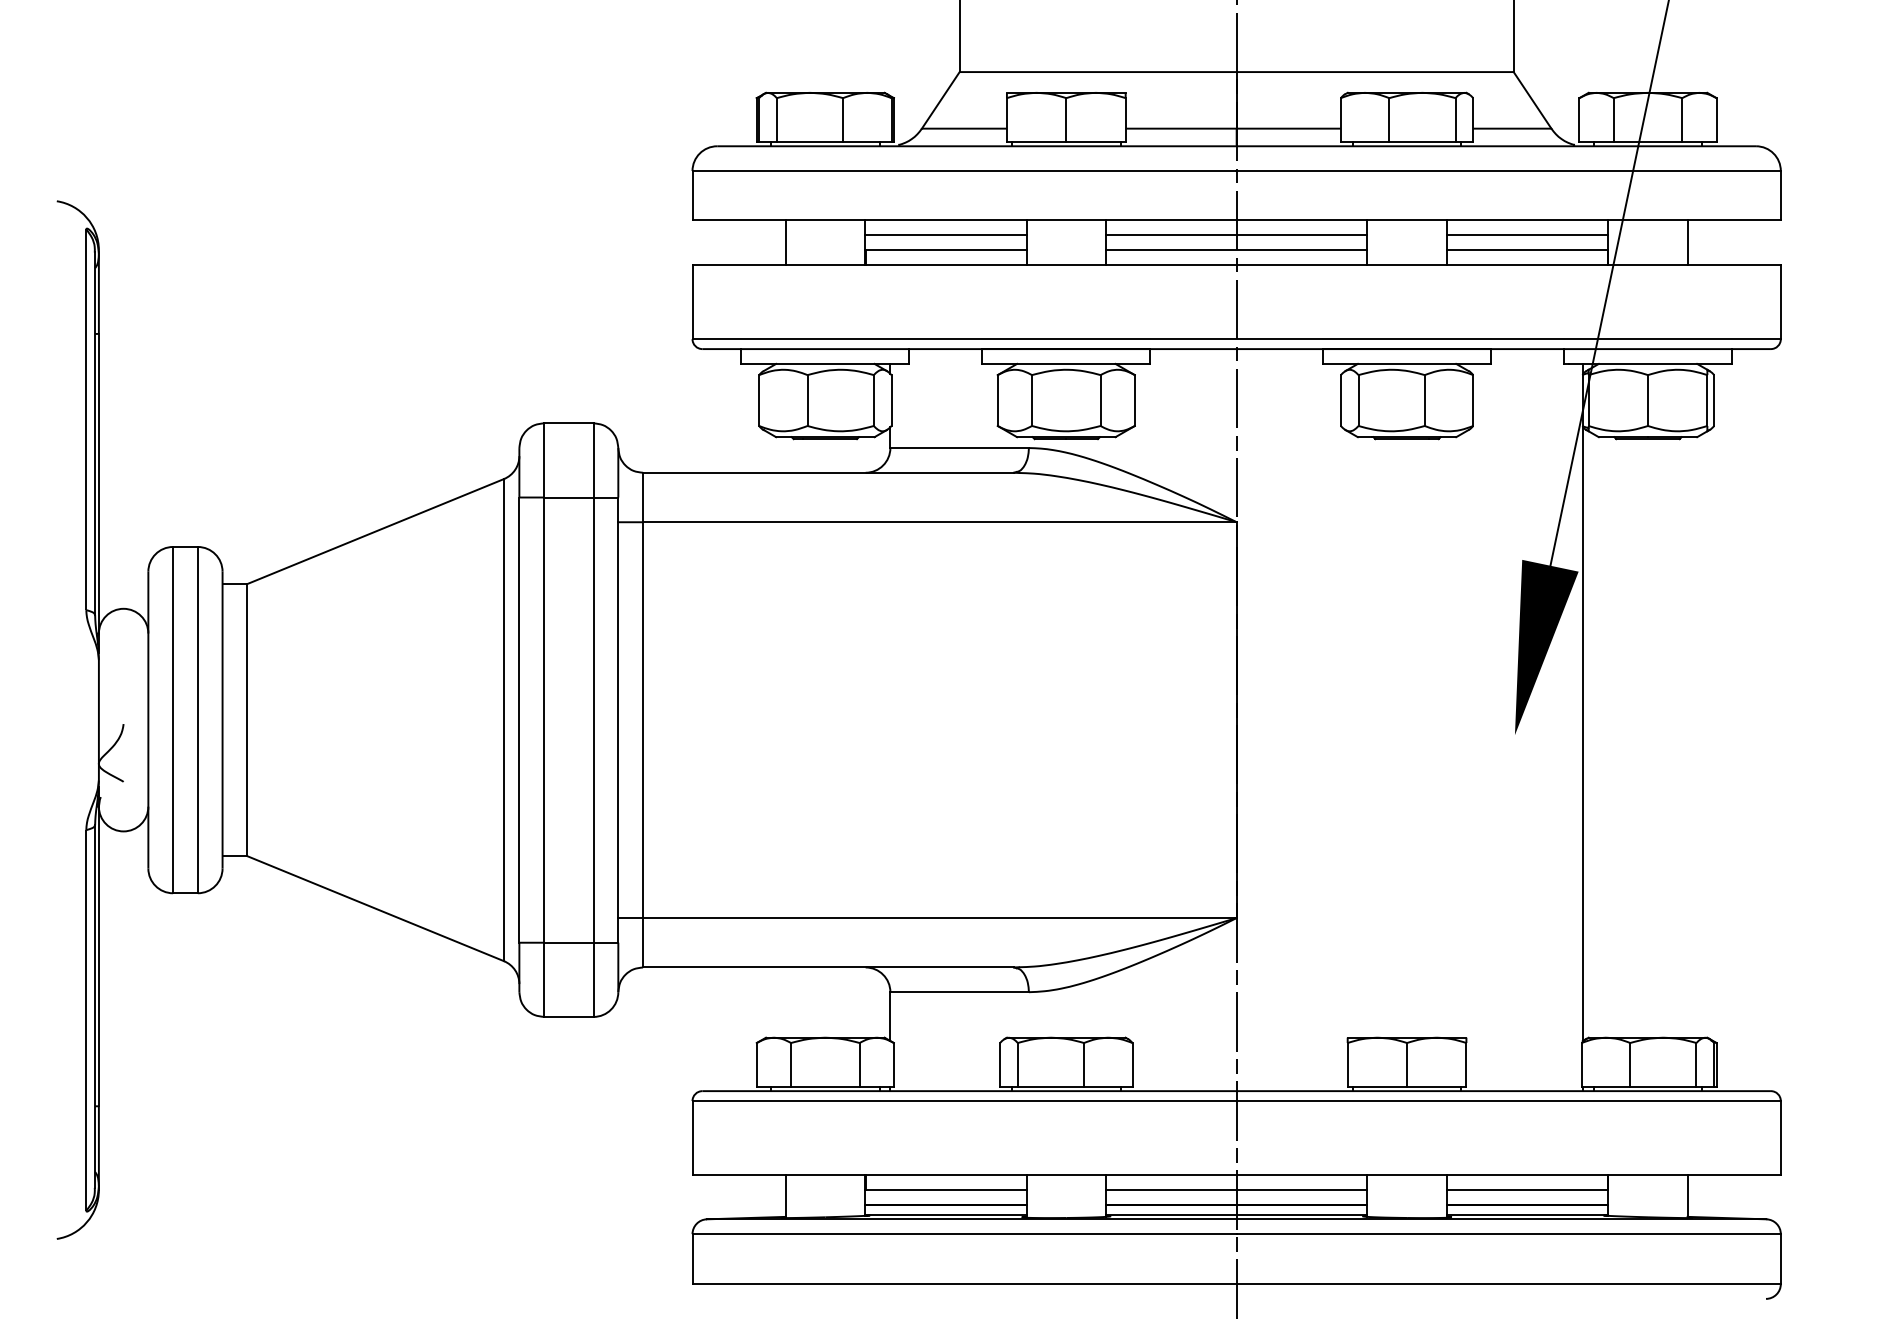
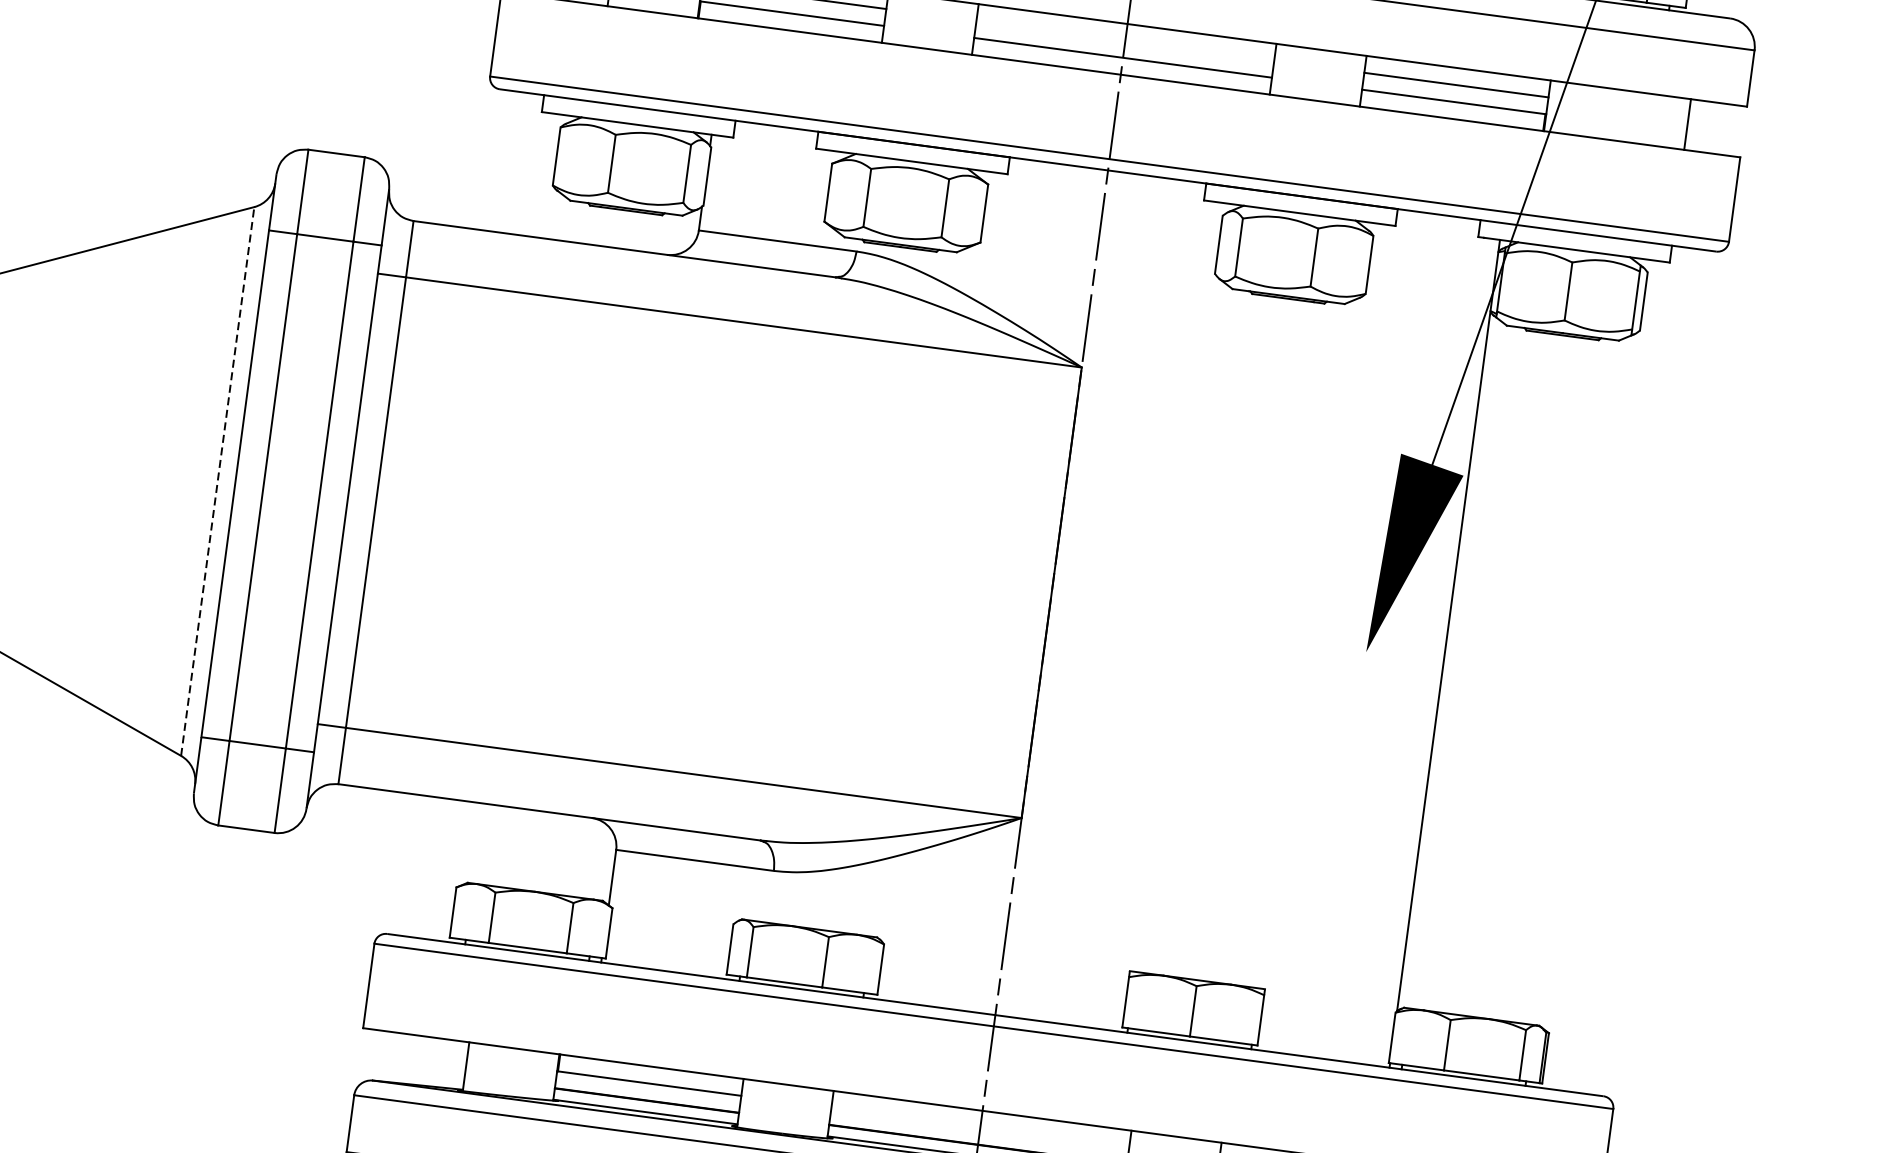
line: (1236, 235) -> (1125, 41), removed
line: (1687, 242) -> (1687, 124), moved
line: (504, 719) -> (218, 480), solid -> dashed
line: (1236, 1190) -> (980, 1128), removed

